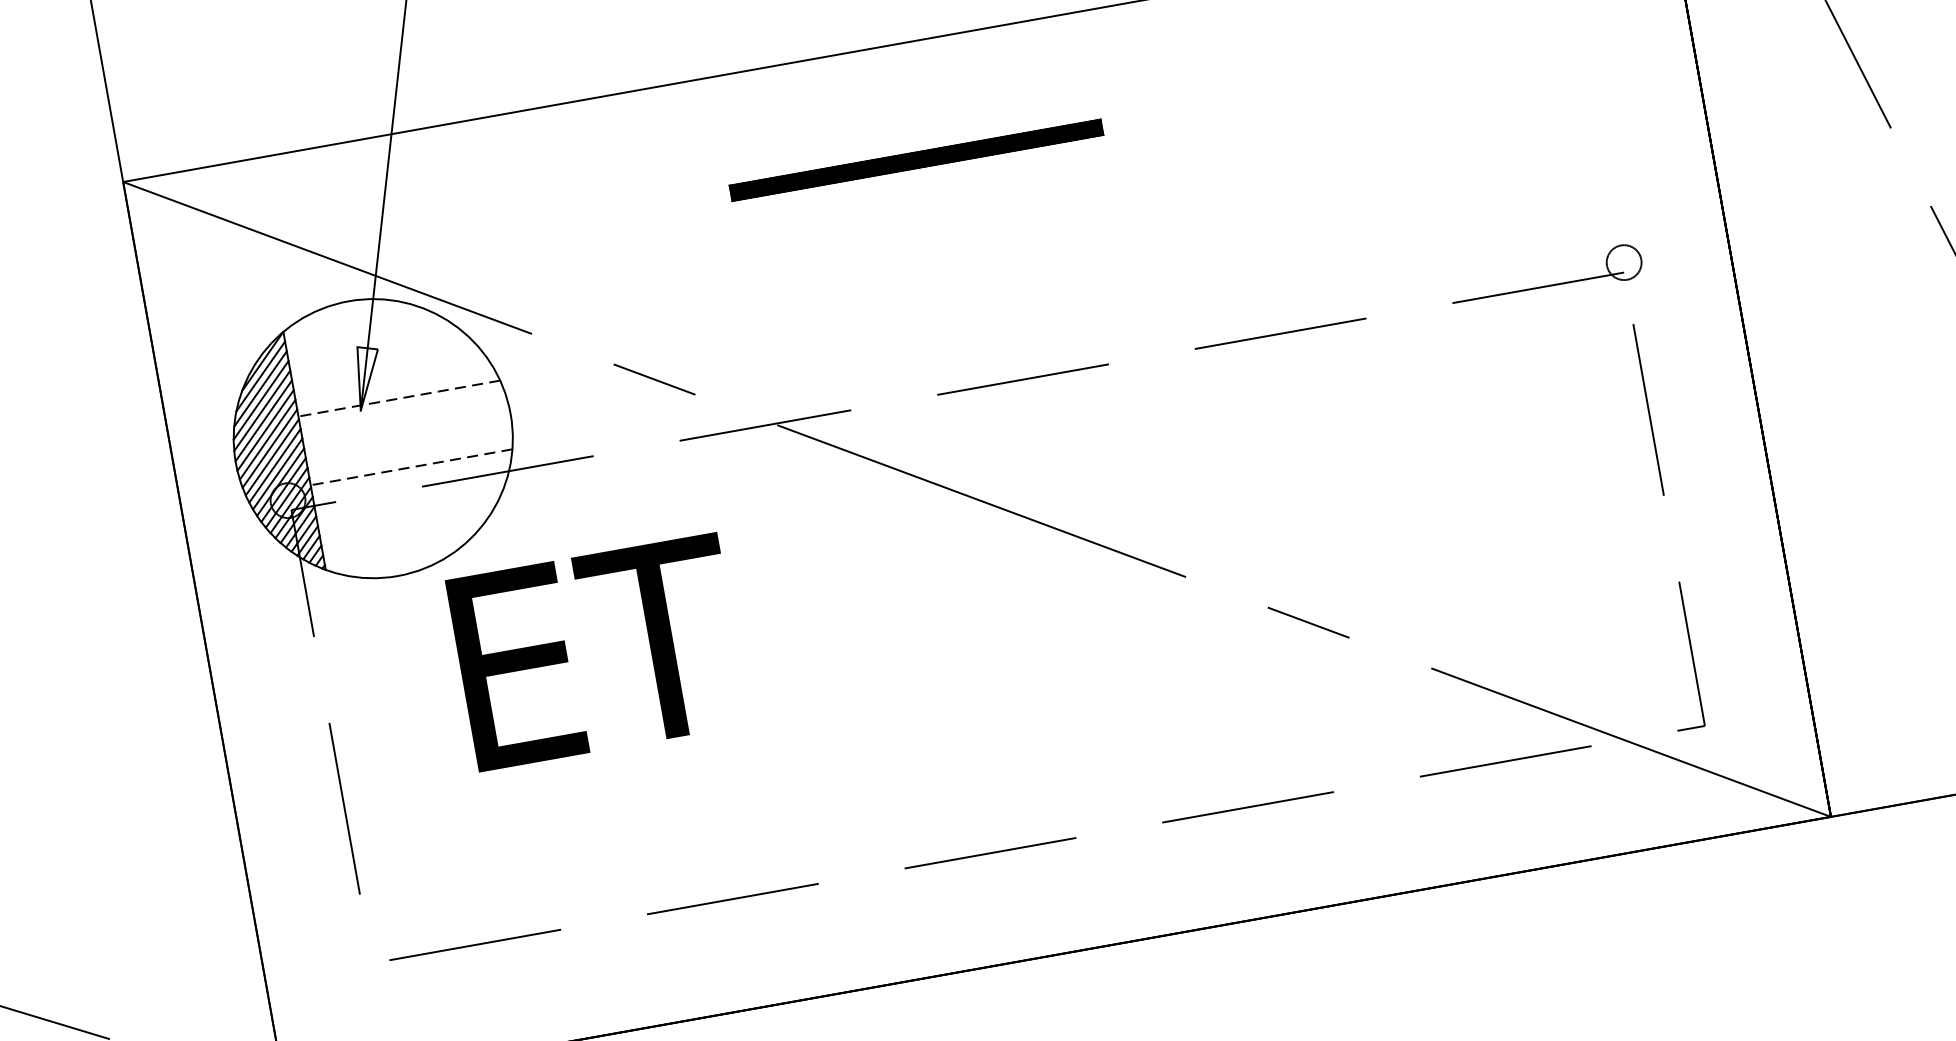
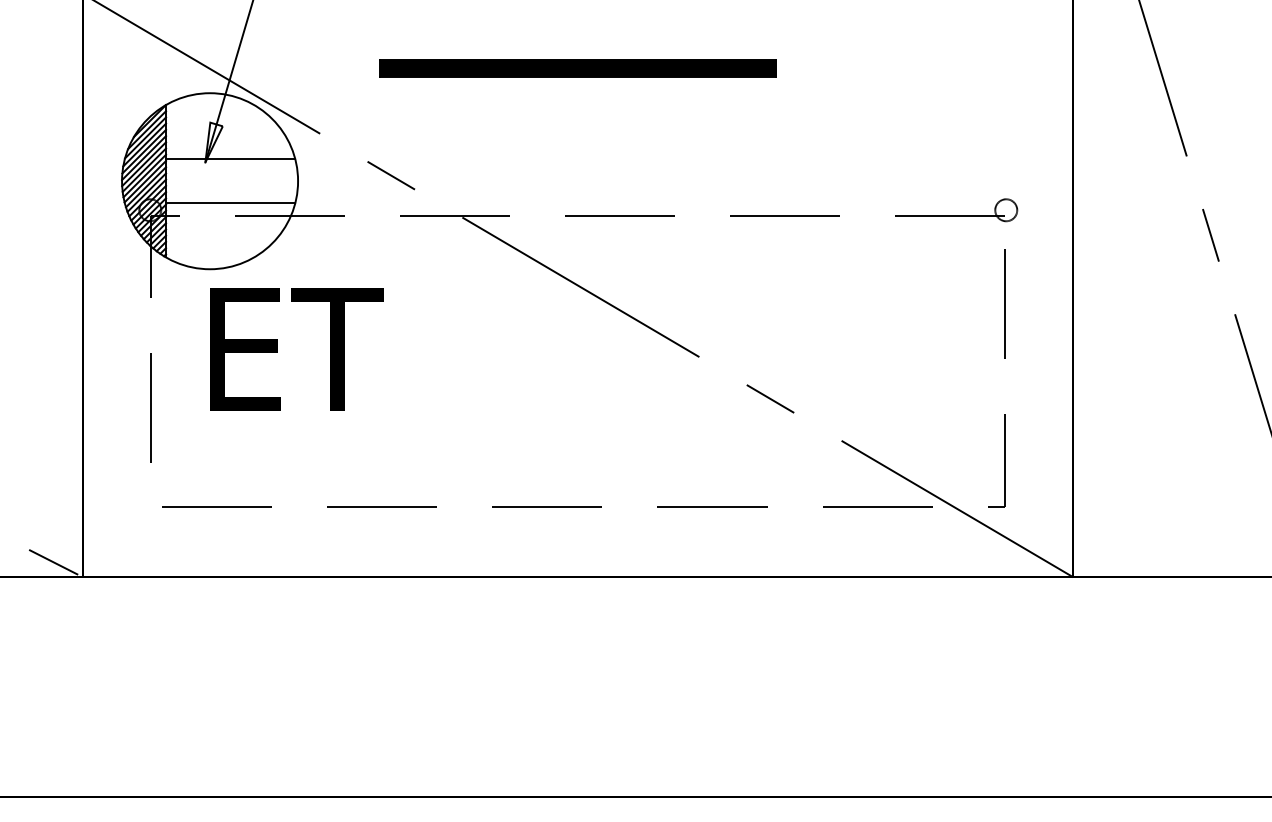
part: (915, 160) -> (577, 68), size x1.67
line: (399, 399) -> (230, 159), dashed -> solid
line: (411, 467) -> (230, 203), dashed -> solid
text: (597, 652) -> (296, 349), moved

